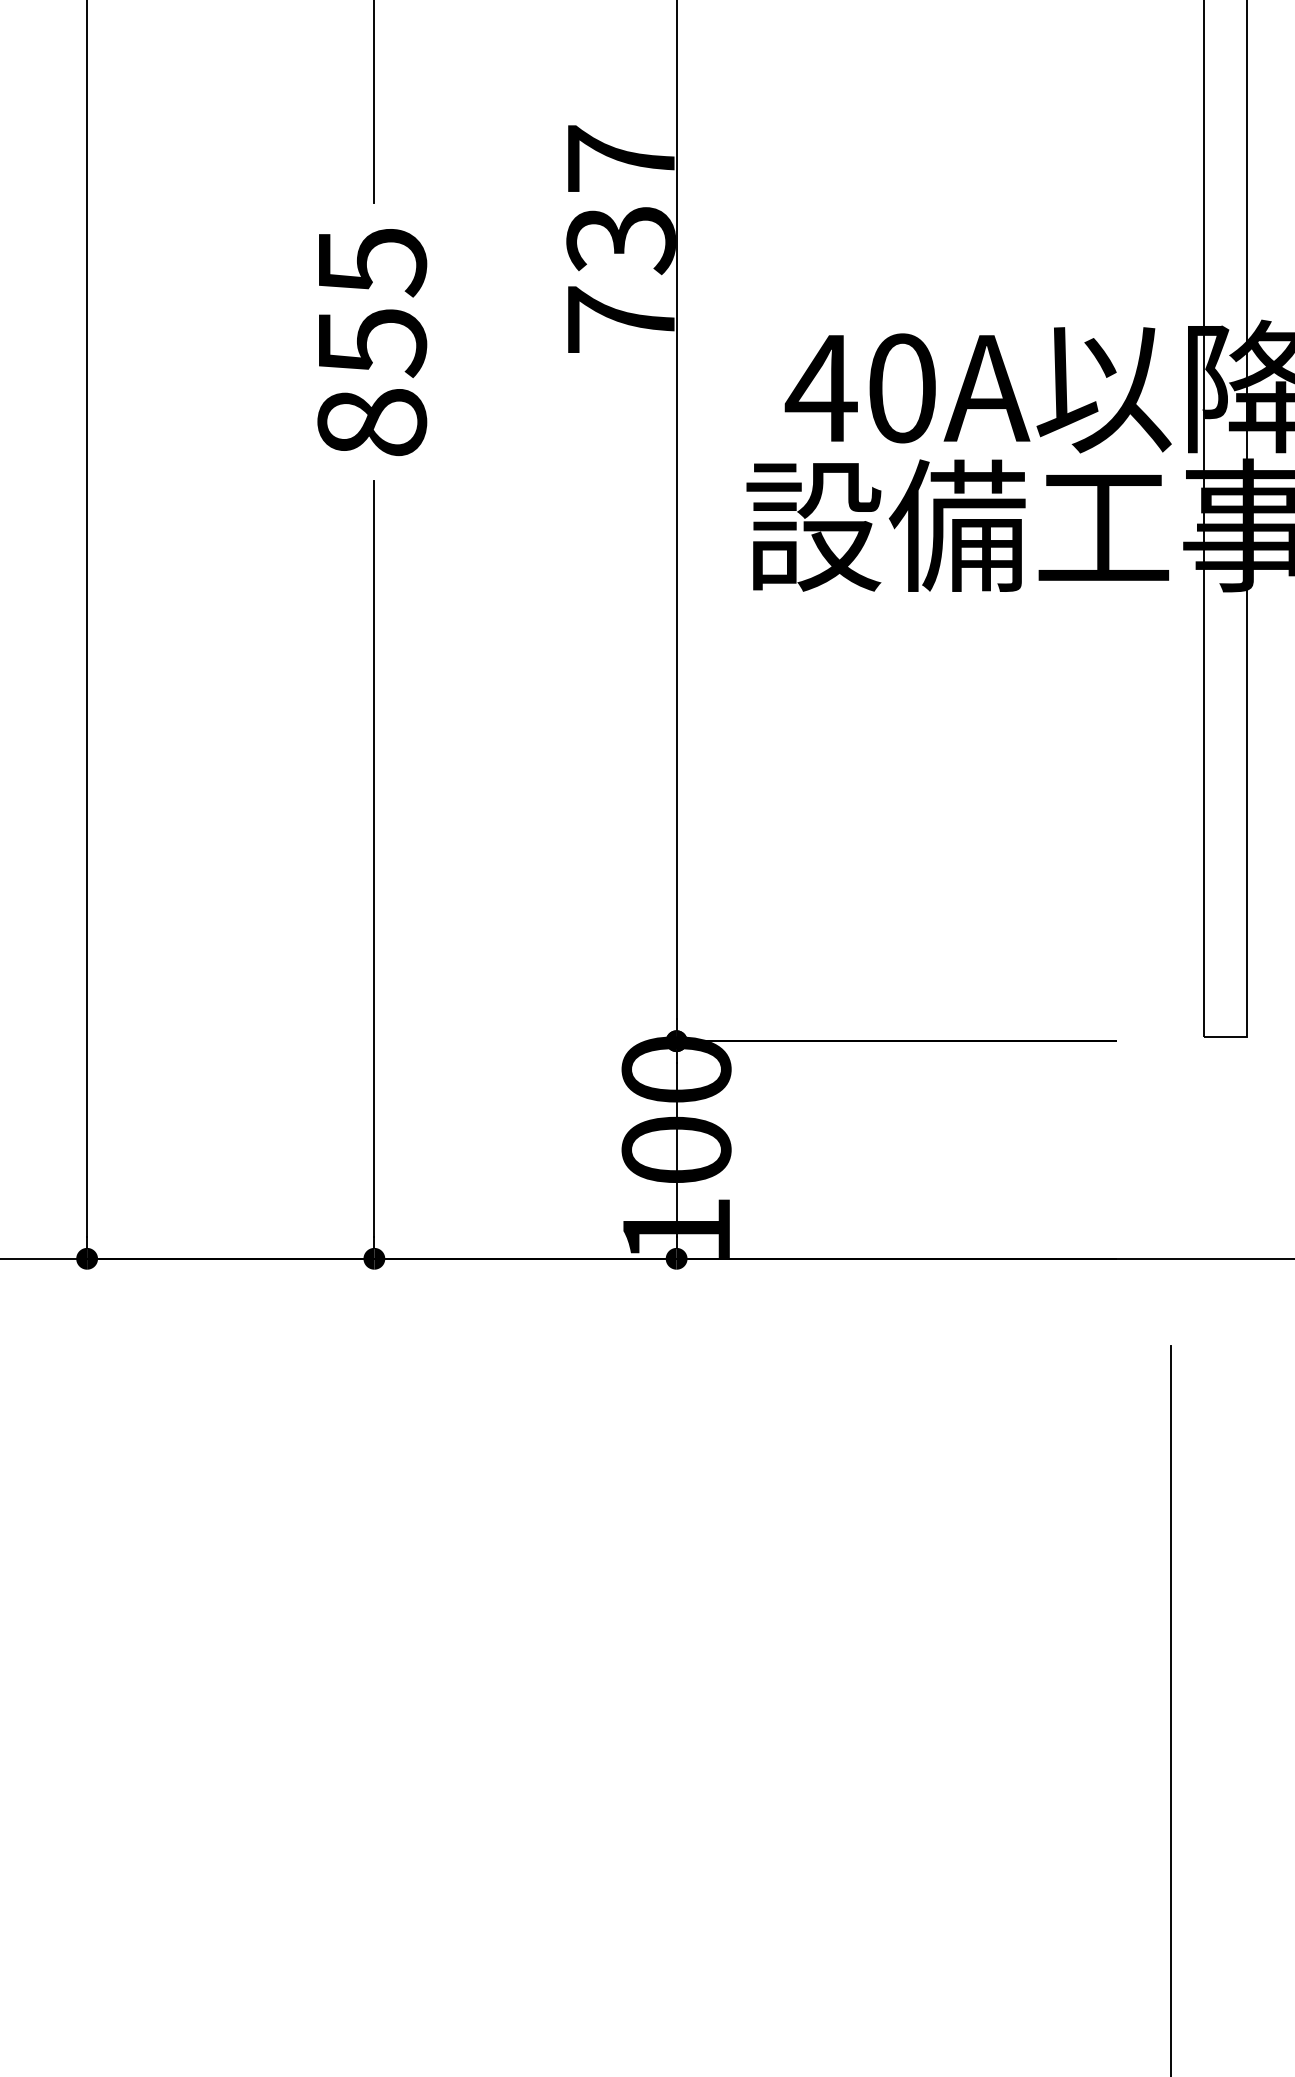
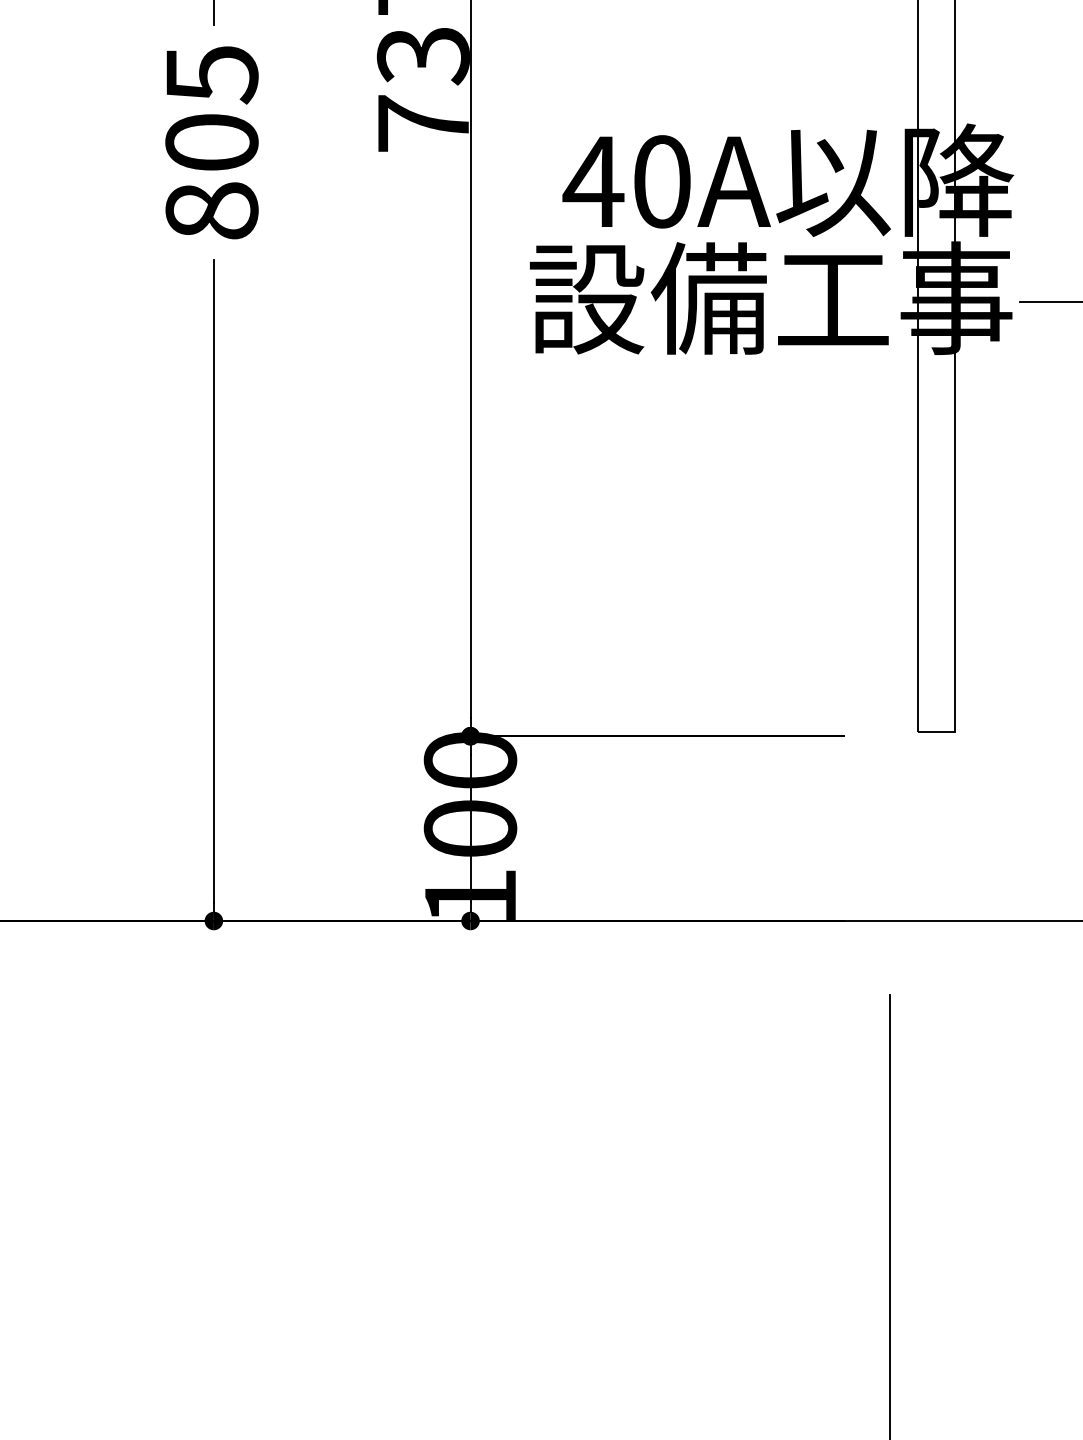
text: (372, 343) -> (212, 143), 855 -> 805

